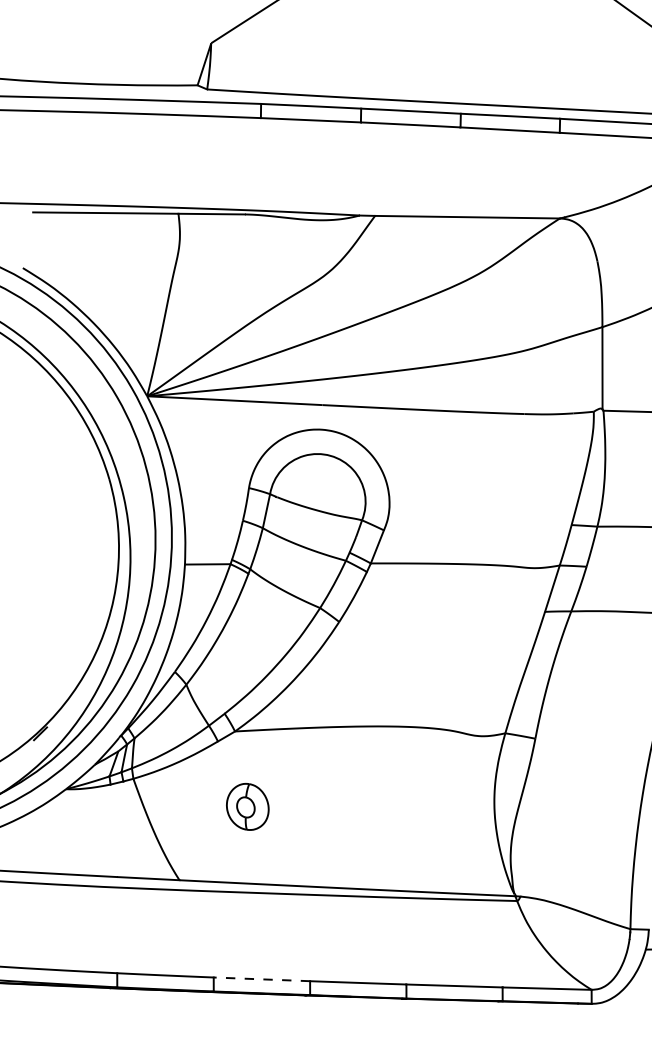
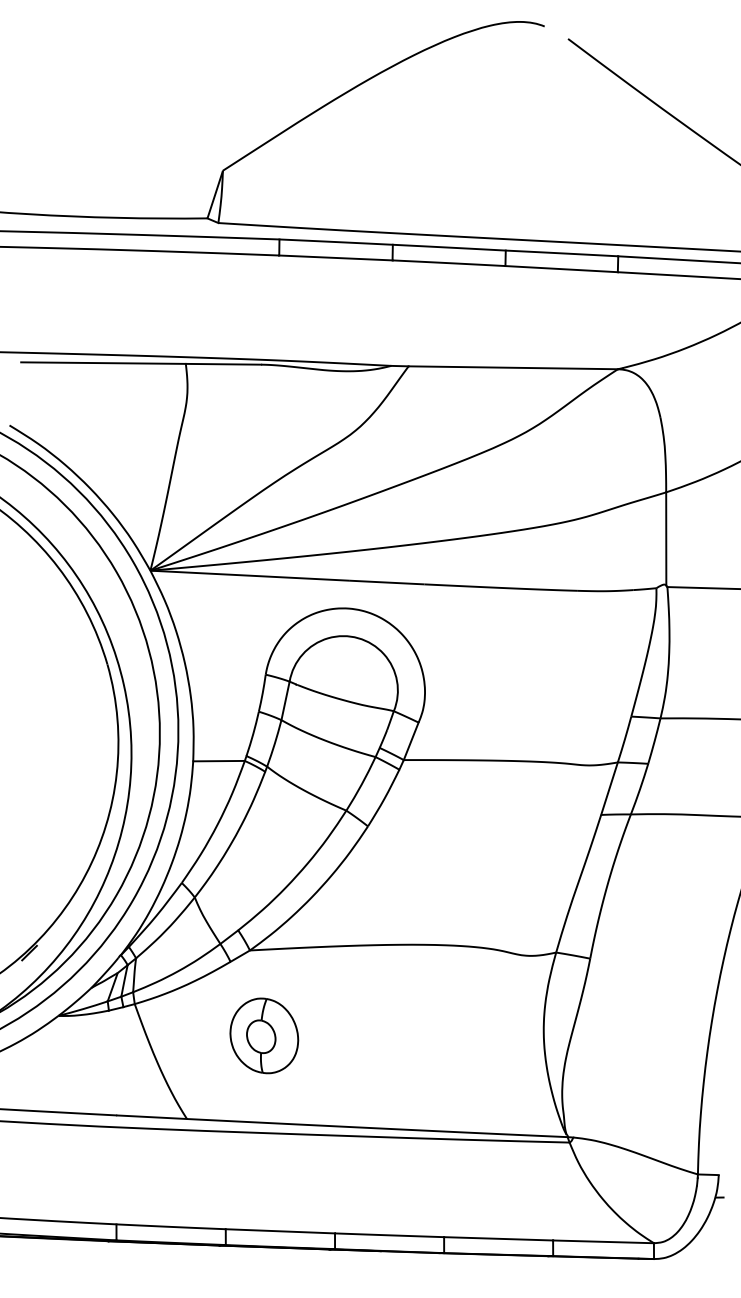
part: (247, 806) -> (264, 1035), size x1.43
line: (262, 979) -> (280, 1231), dashed -> solid

